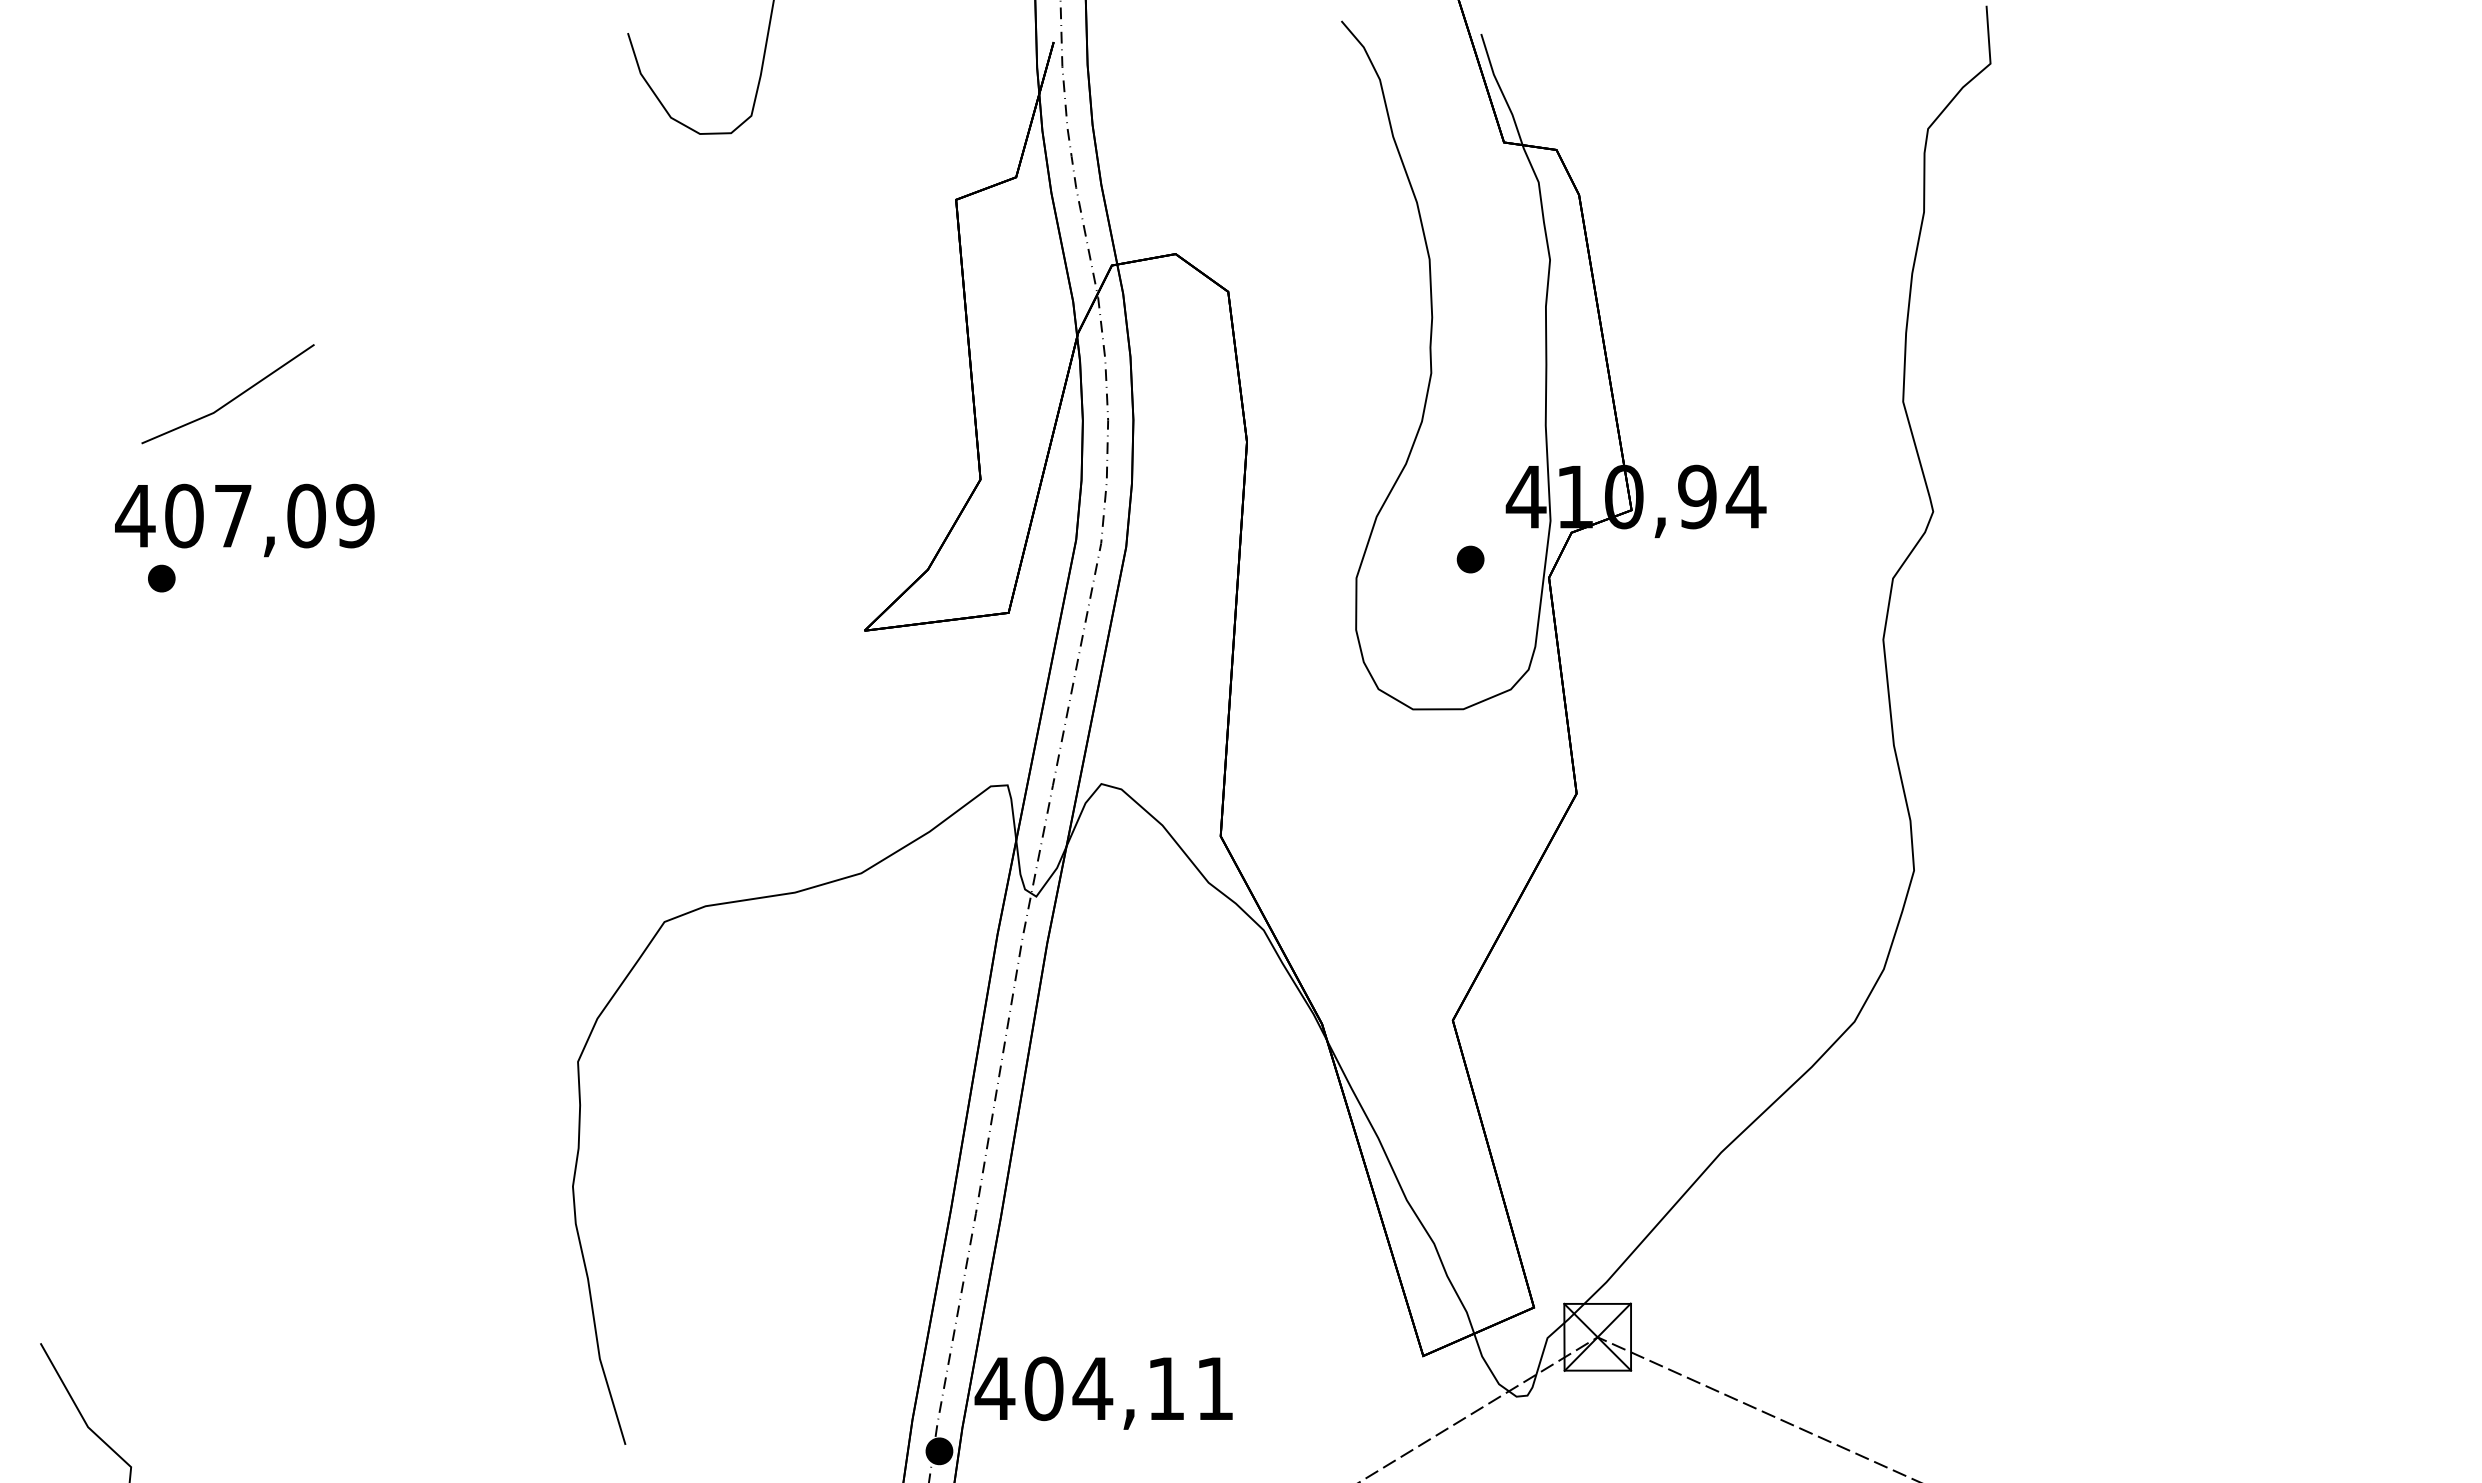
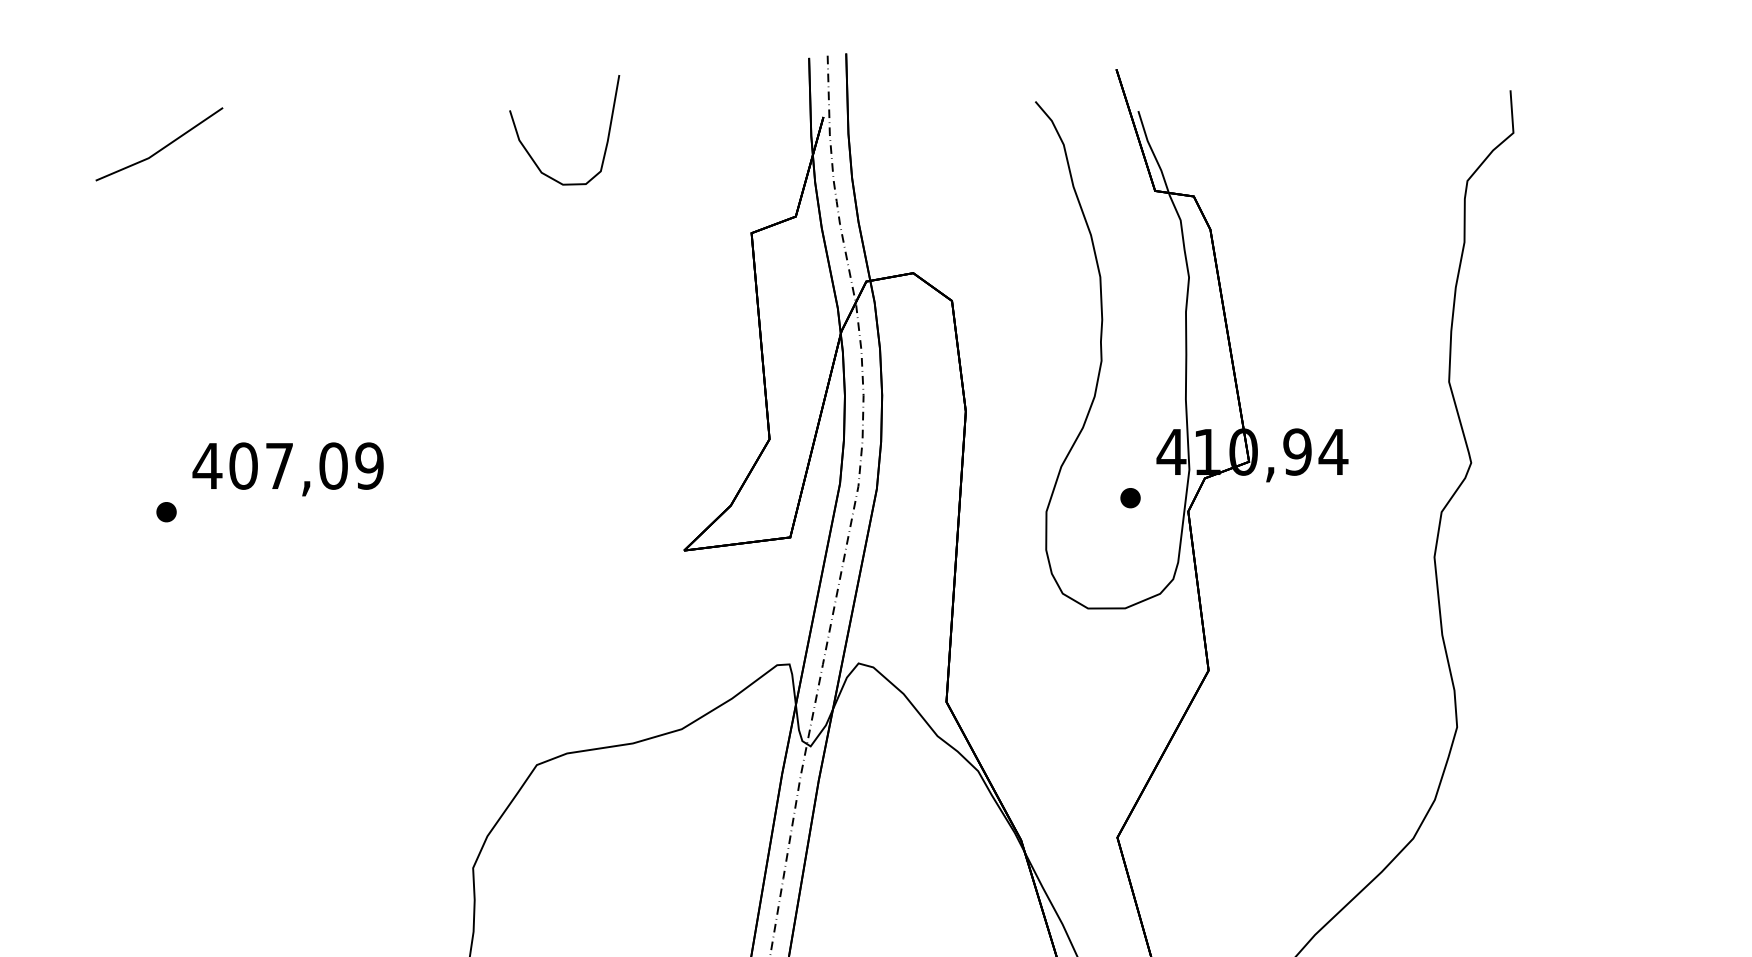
line: (231, 399) -> (161, 148), moved
text: (244, 520) -> (287, 469), moved

